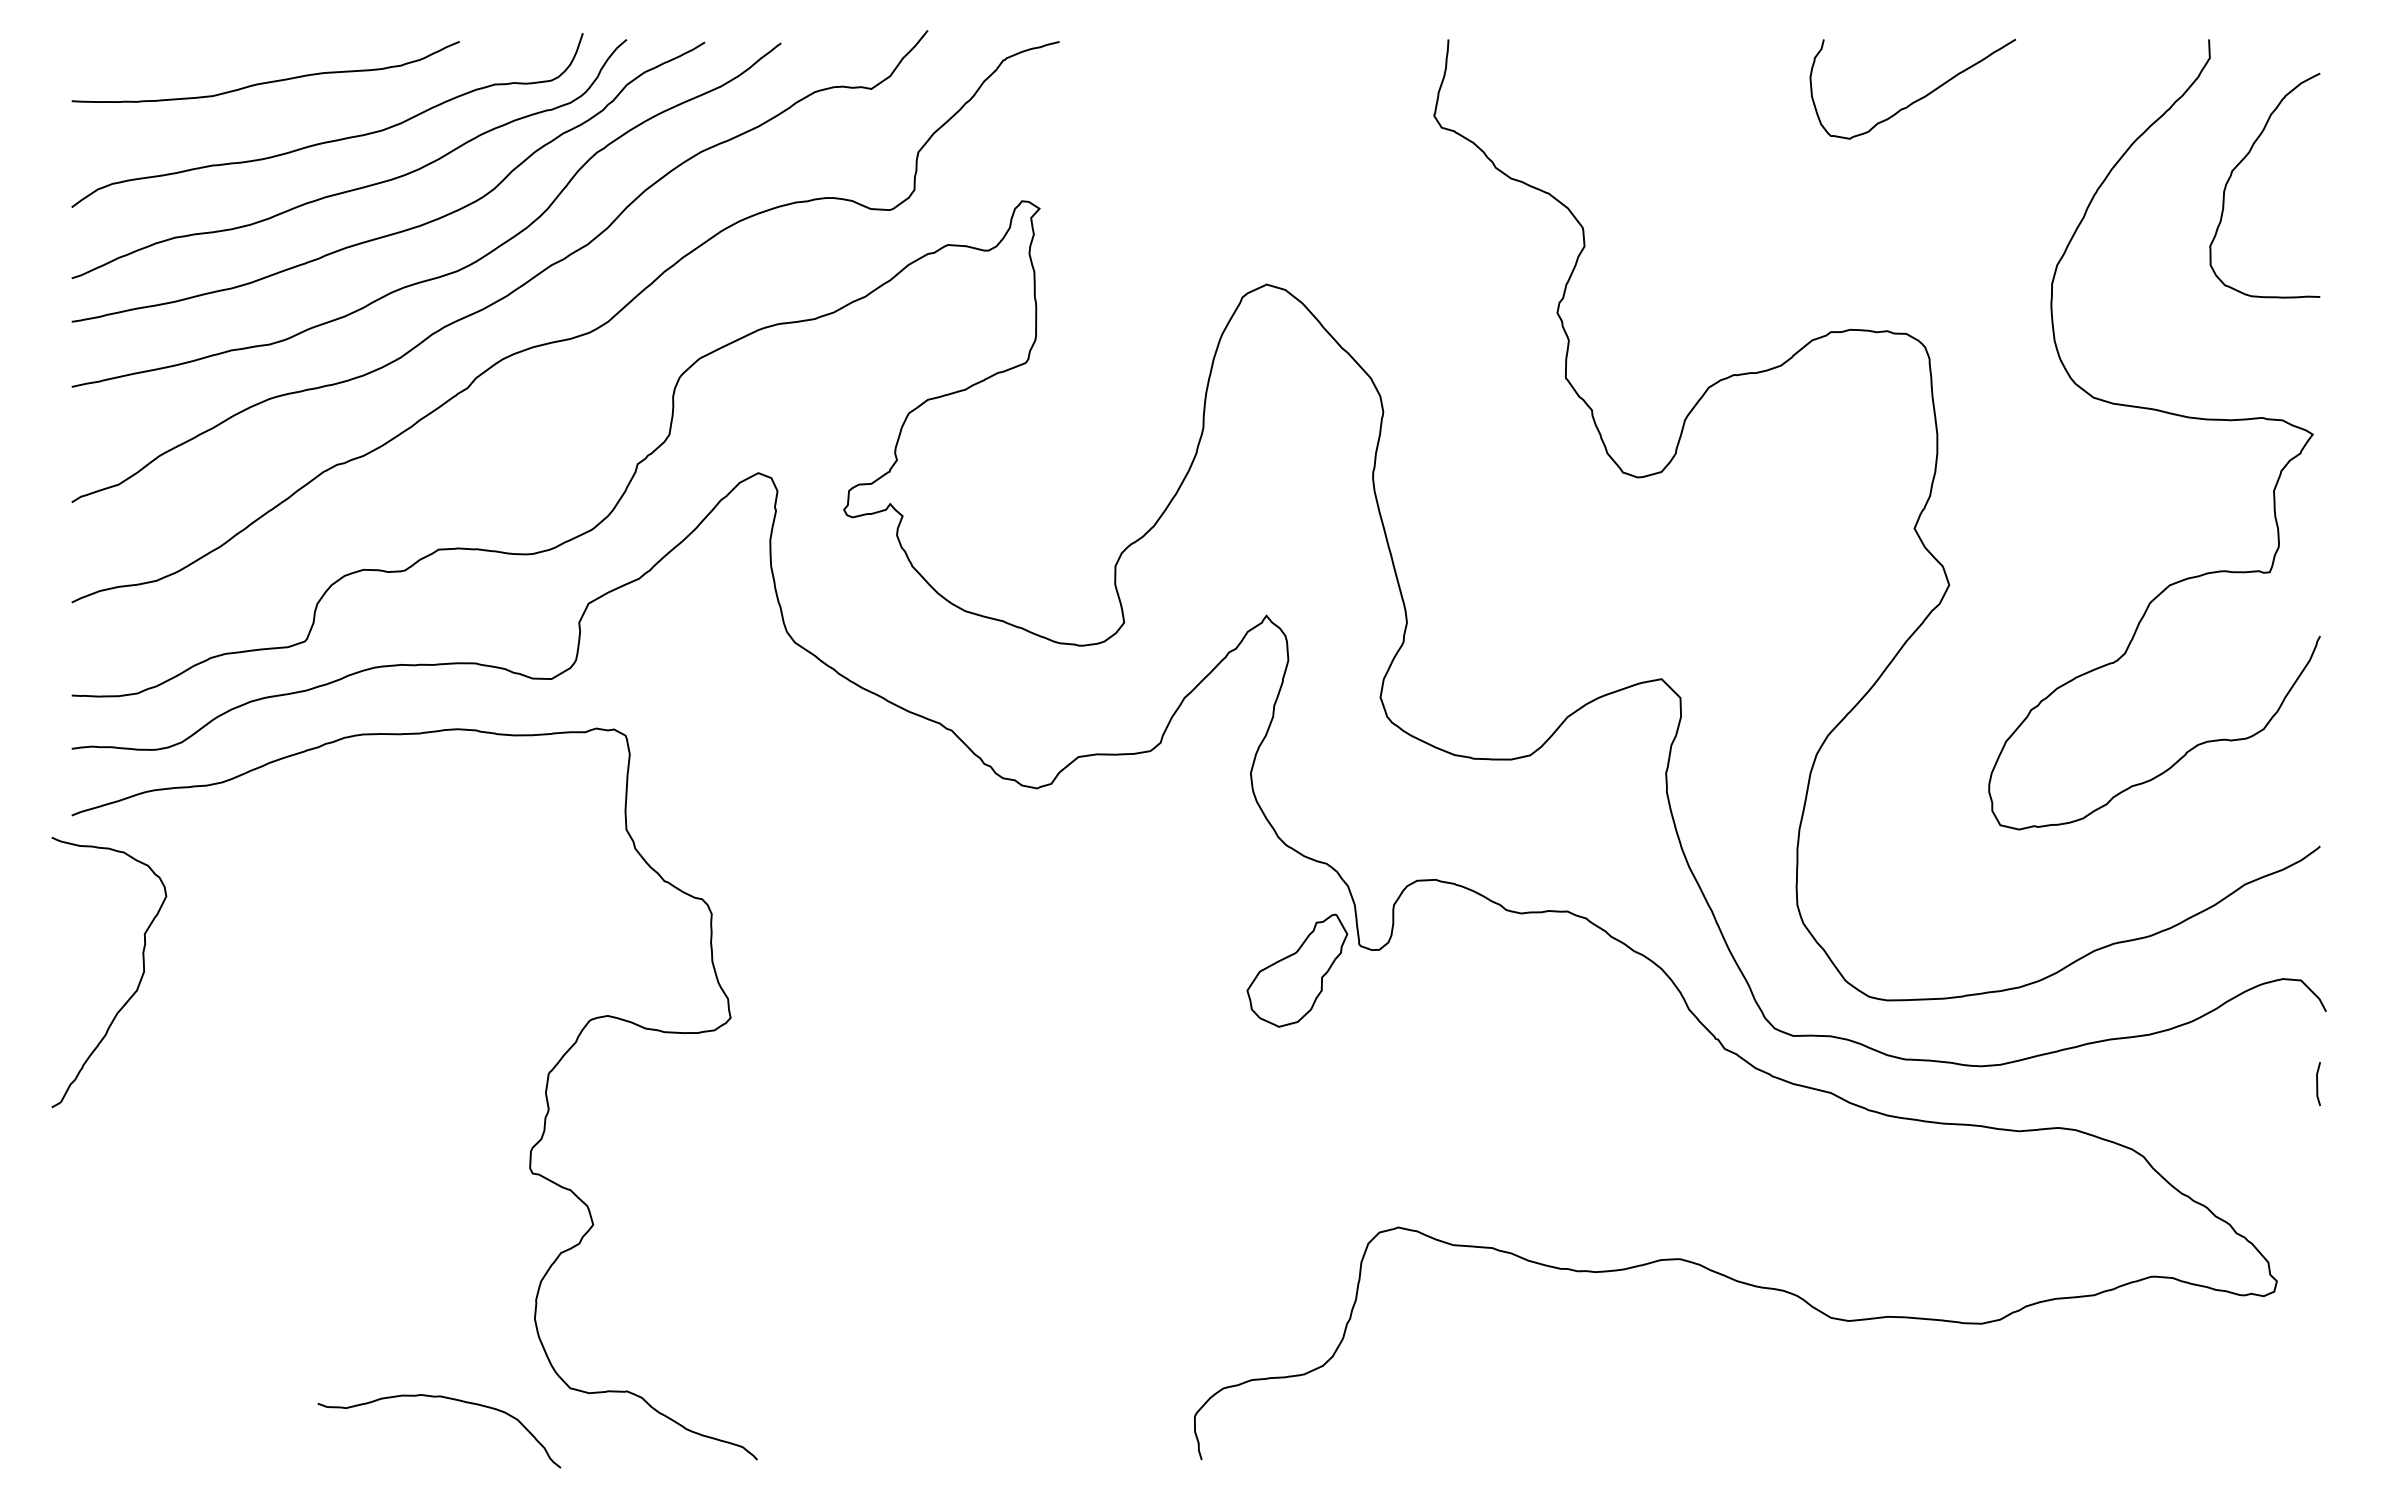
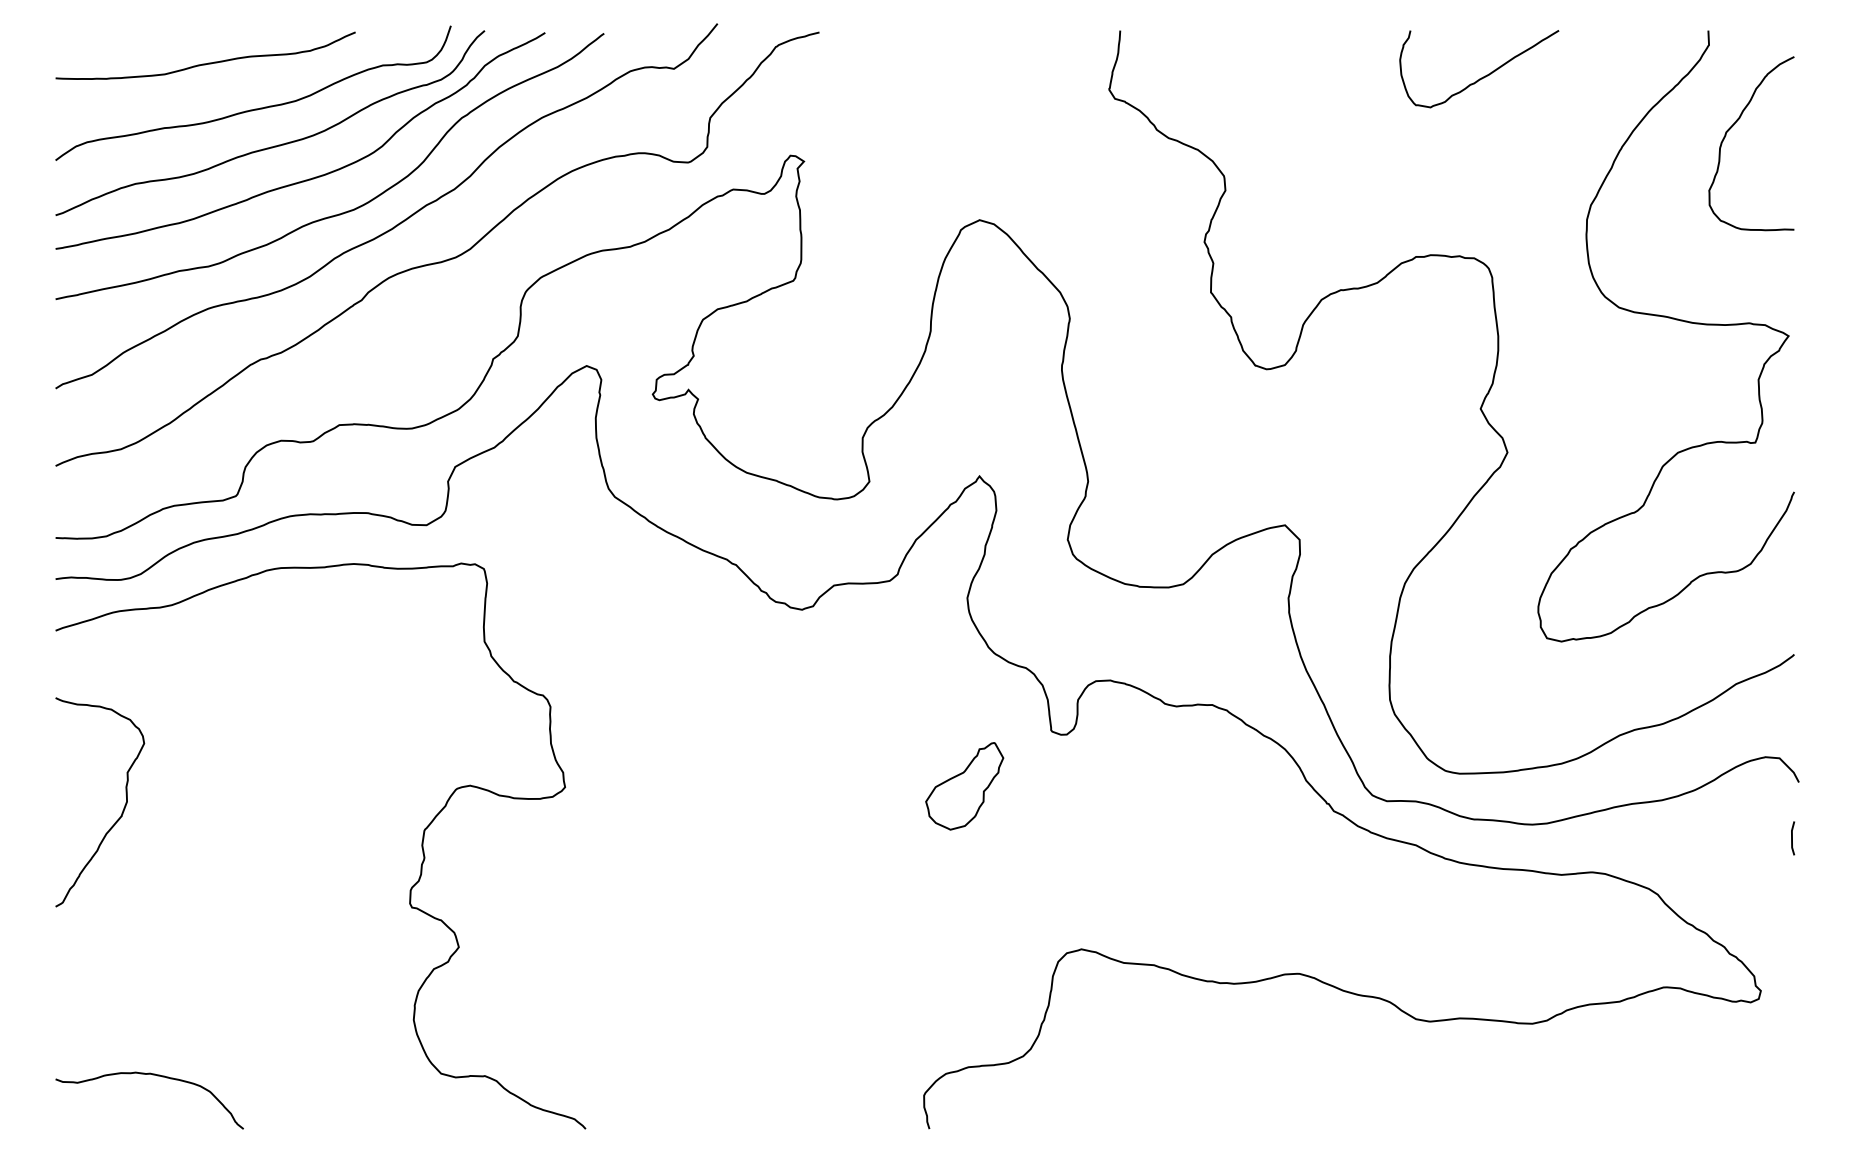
part: (1297, 970) -> (964, 786), moved
curve: (137, 985) -> (121, 812), moved
curve: (444, 1398) -> (153, 1075), moved

